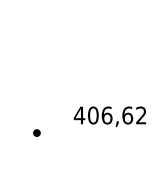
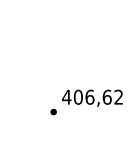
part: (36, 132) -> (53, 111), moved

